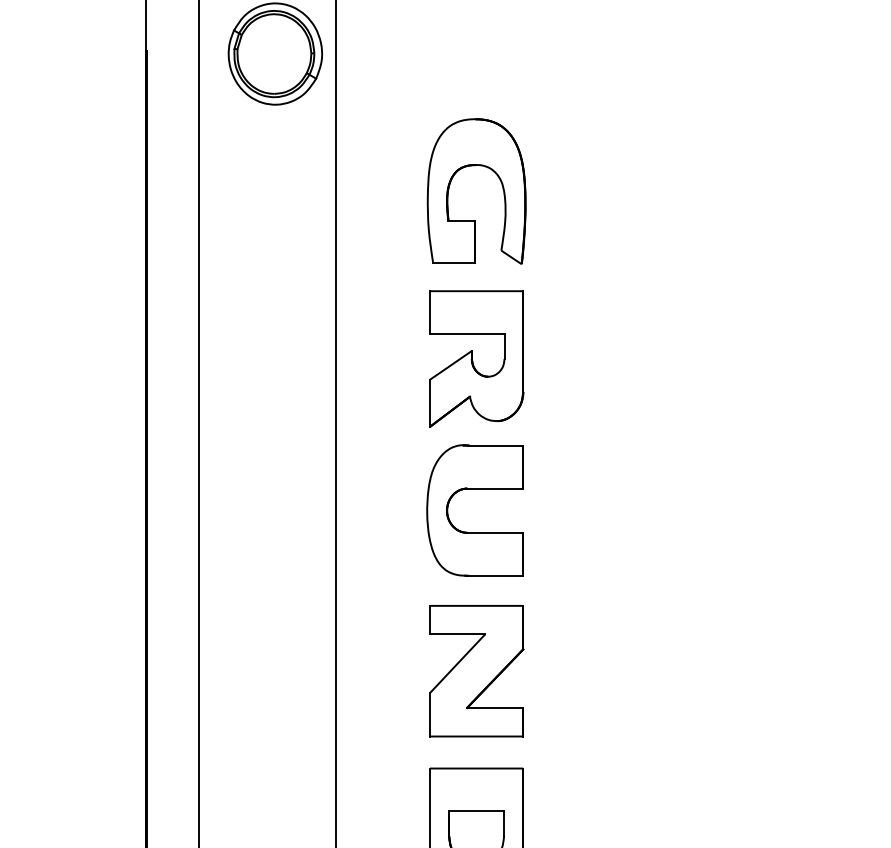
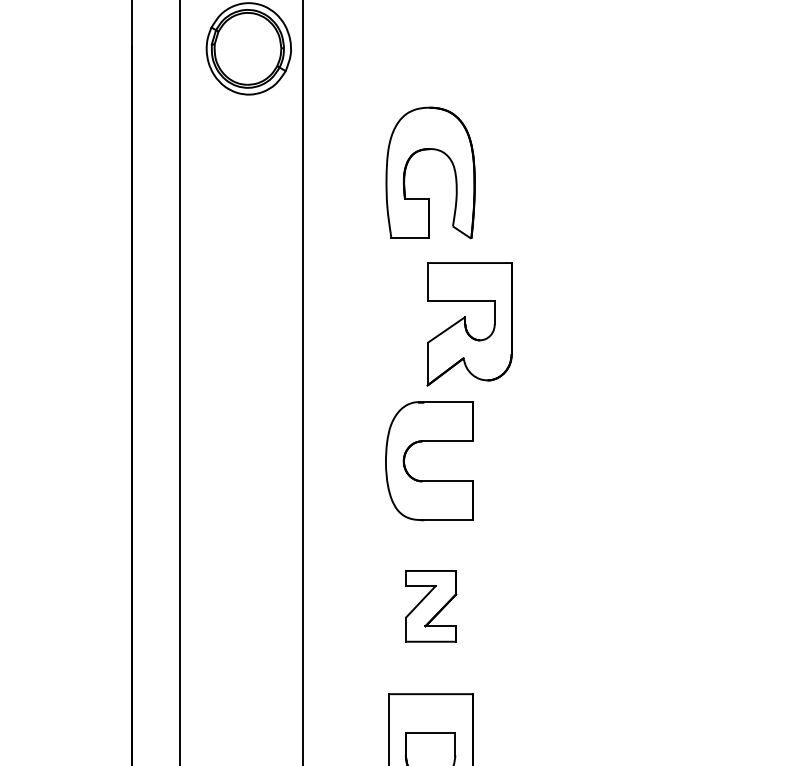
part: (476, 359) -> (469, 324), moved
part: (476, 671) -> (430, 606), size x0.6

